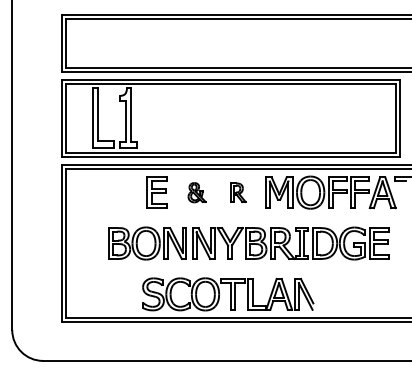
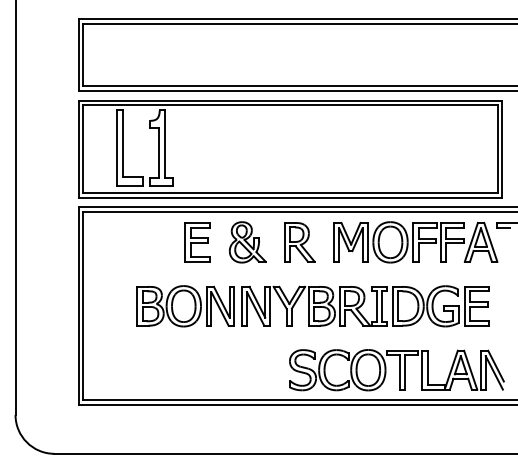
part: (196, 192) -> (247, 242), size x1.67
part: (238, 192) -> (299, 242), size x1.67
part: (227, 294) -> (396, 370), moved

